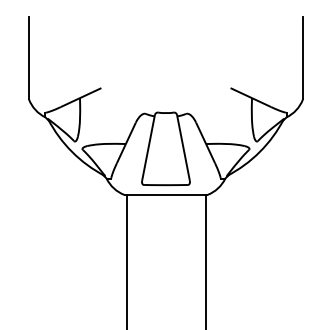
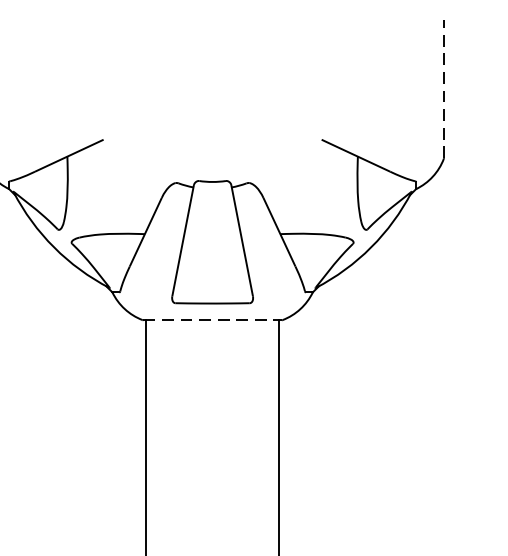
line: (303, 57) -> (444, 88), solid -> dashed
line: (166, 195) -> (213, 320), solid -> dashed

